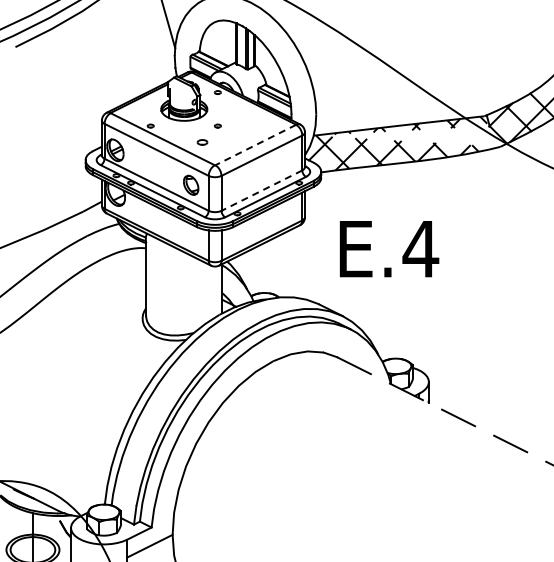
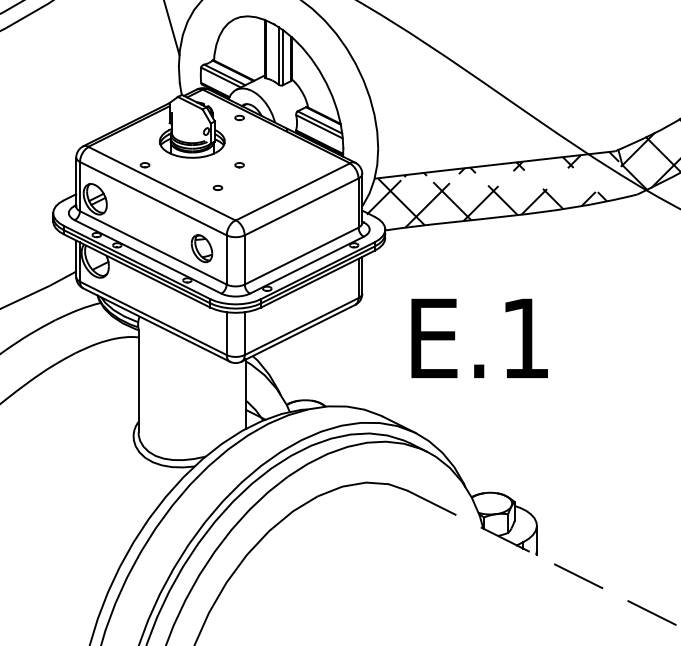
part: (202, 141) -> (217, 186), size x0.62
line: (255, 145) -> (292, 192), dashed -> solid
line: (261, 190) -> (301, 255), dashed -> solid
text: (420, 249) -> (525, 339), E.4 -> E.1

